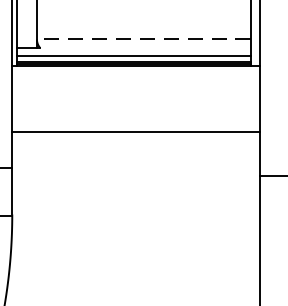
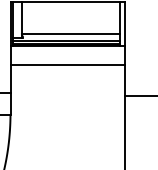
line: (142, 39) -> (70, 33), dashed -> solid
line: (136, 132) -> (67, 65), moved

